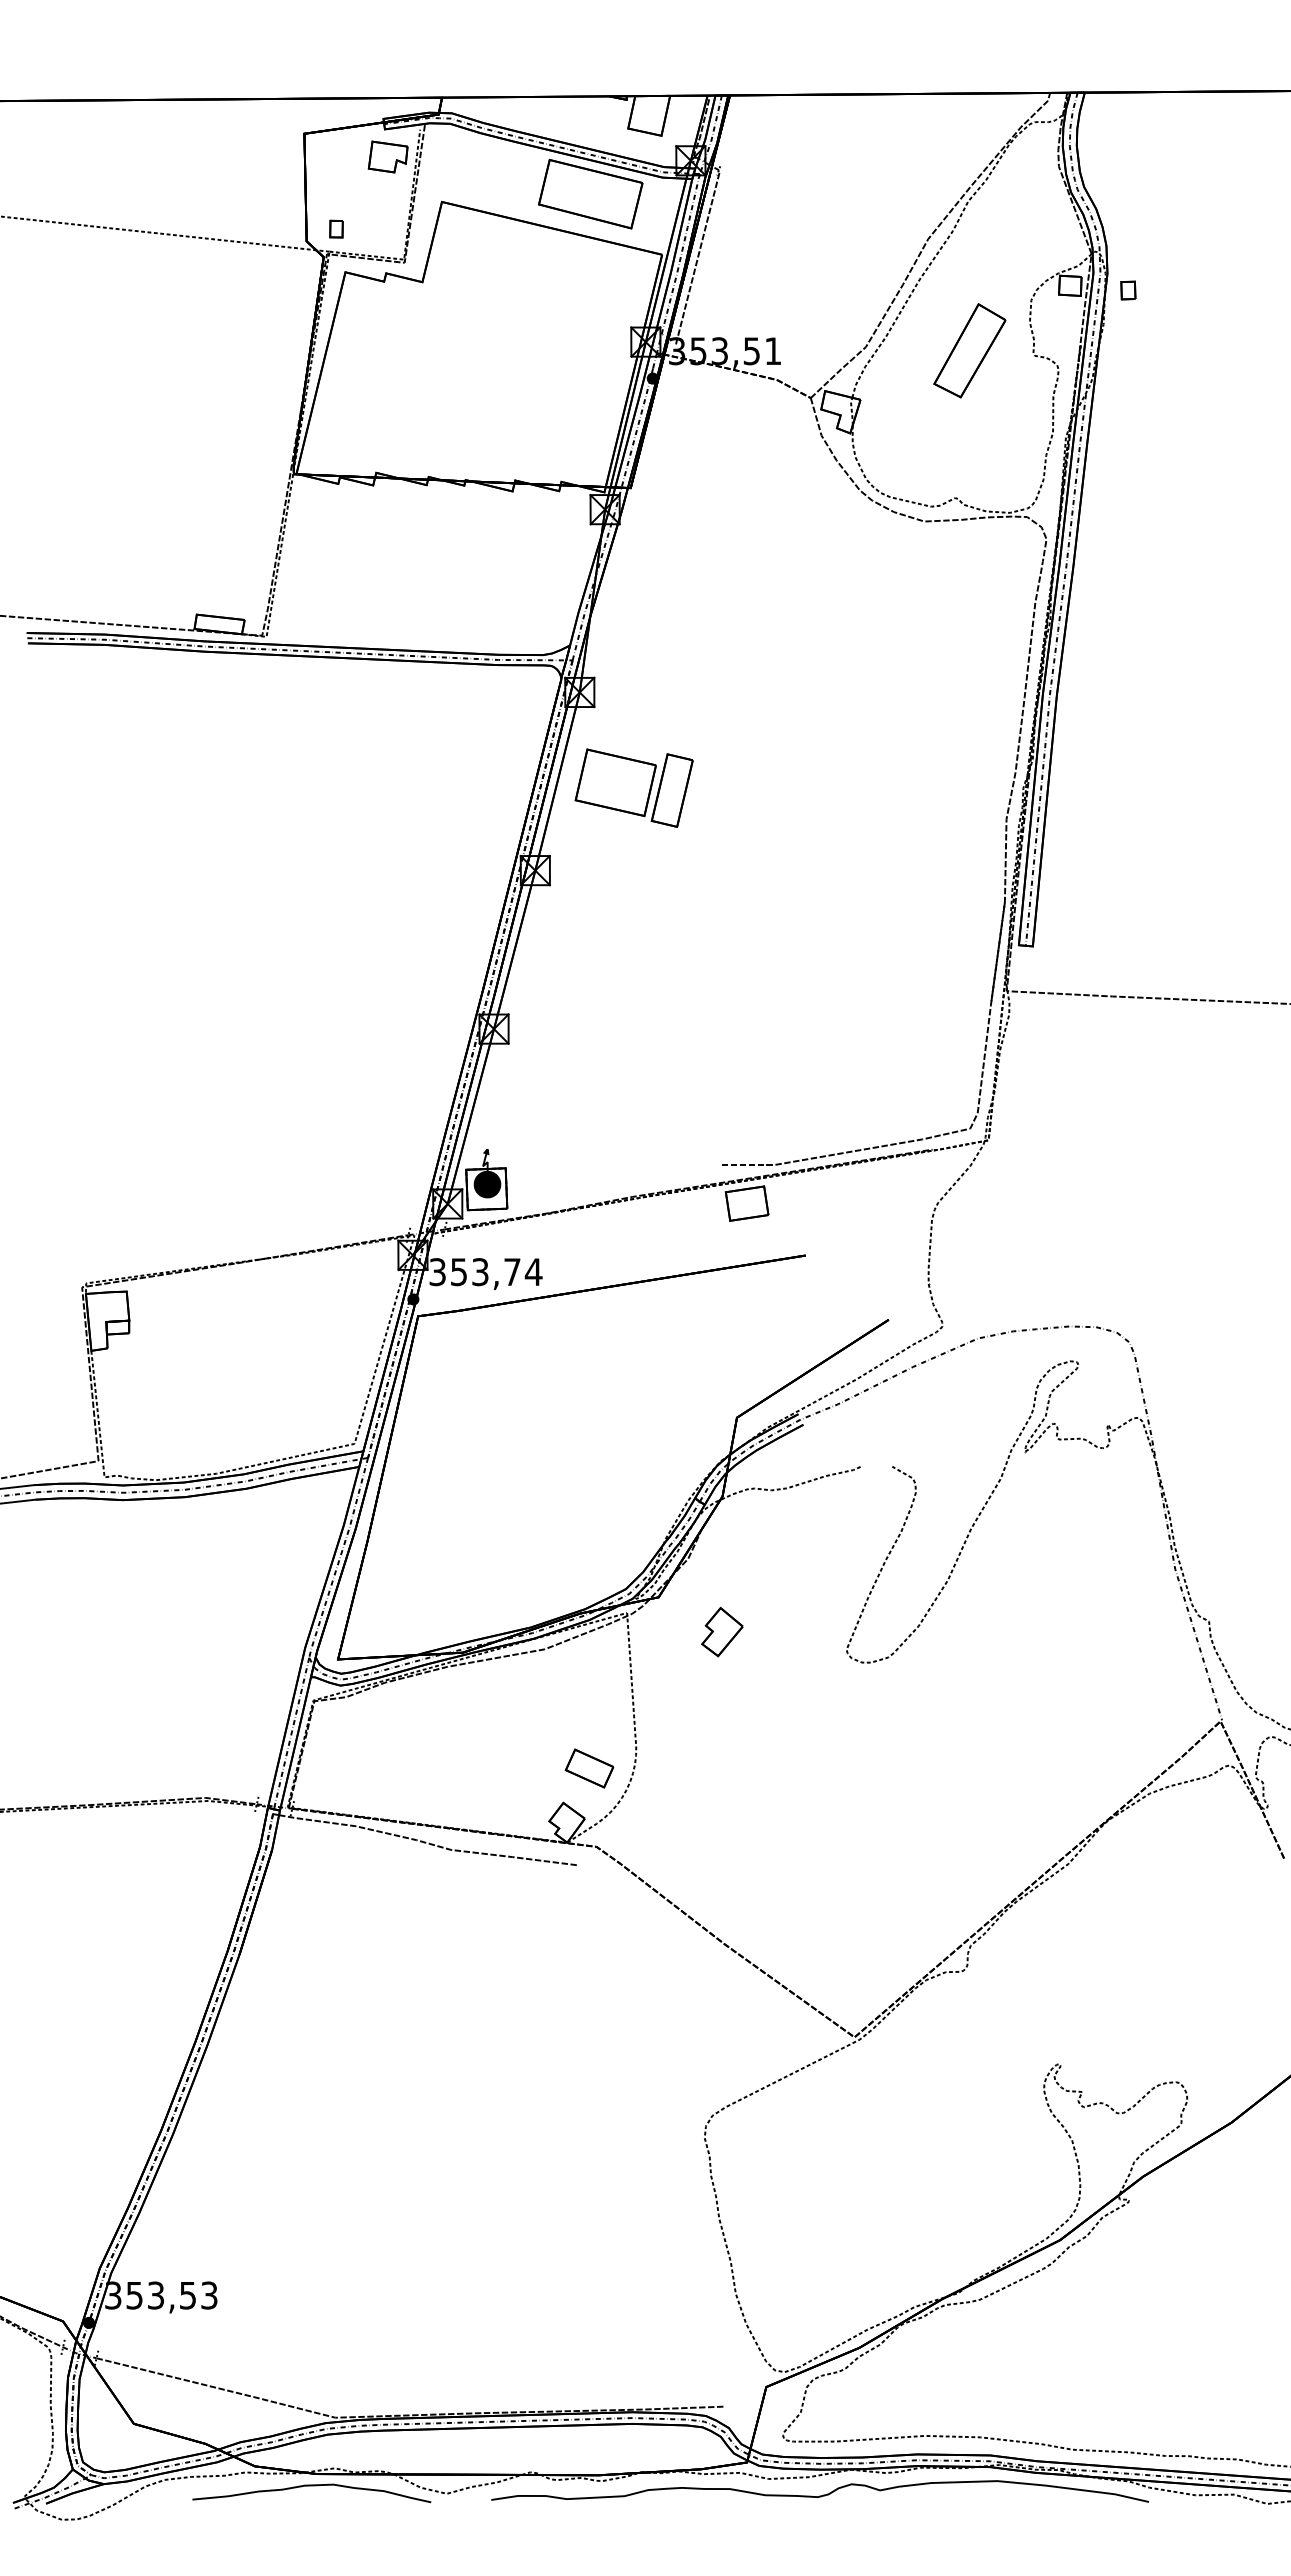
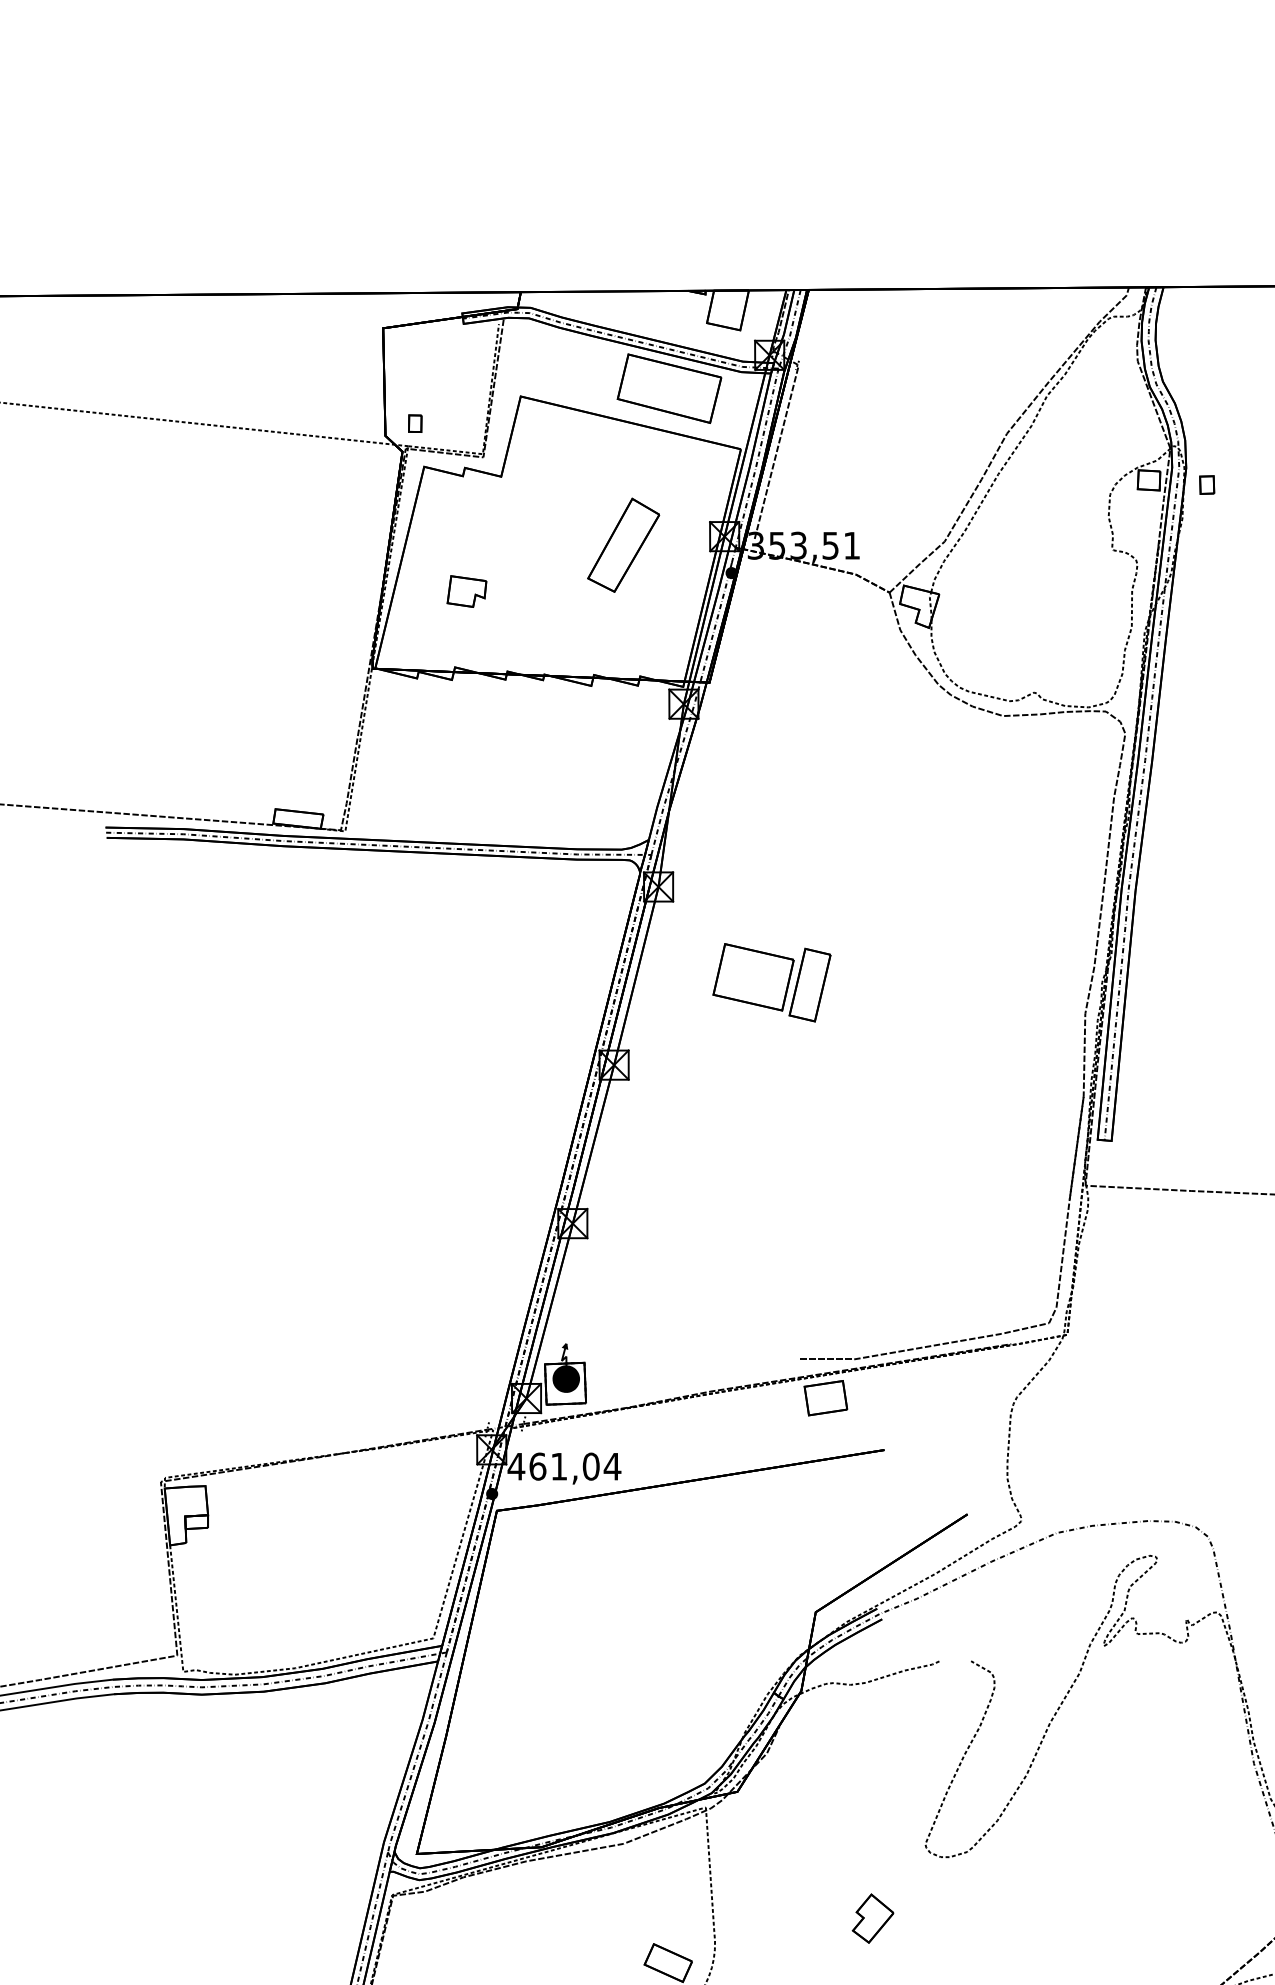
part: (387, 156) -> (466, 591), moved
part: (969, 350) -> (623, 545), moved
part: (633, 787) -> (771, 982), moved
text: (474, 1272) -> (553, 1467), 353,74 -> 461,04
part: (722, 1631) -> (873, 1918), moved

